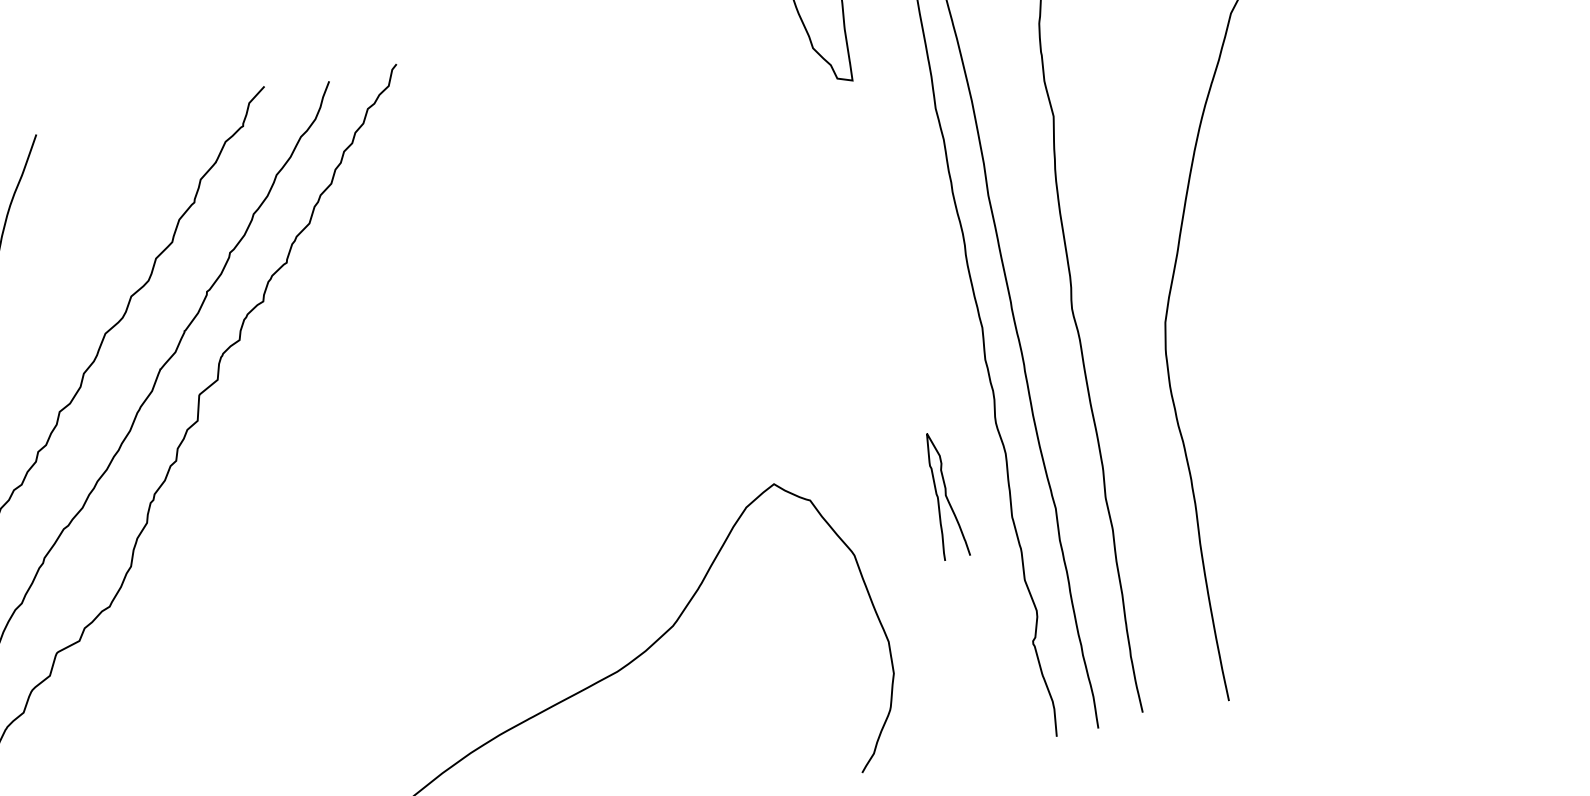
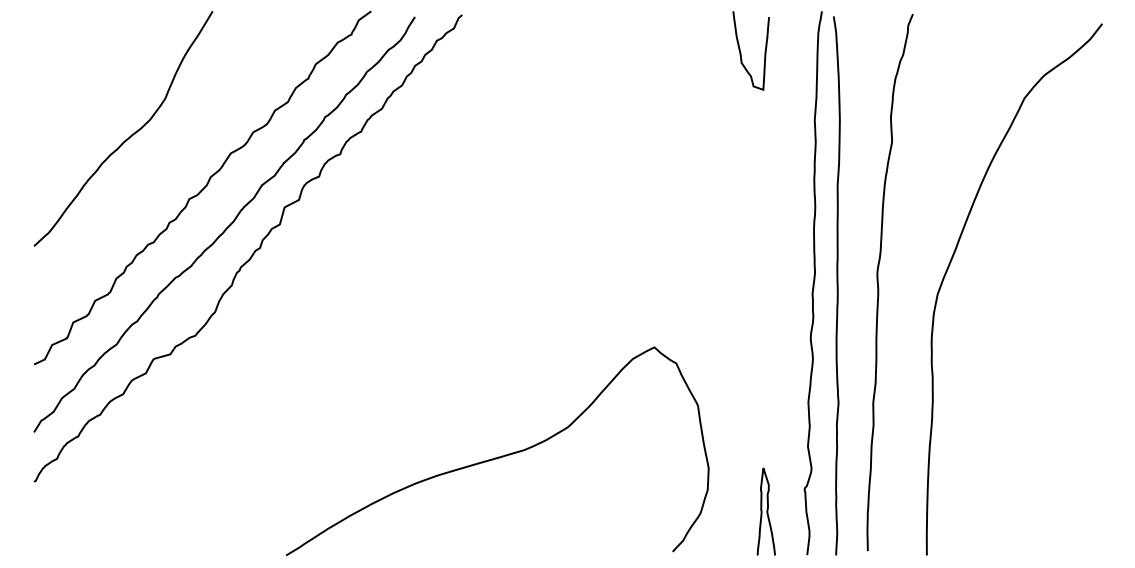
curve: (944, 494) -> (766, 511), moved

